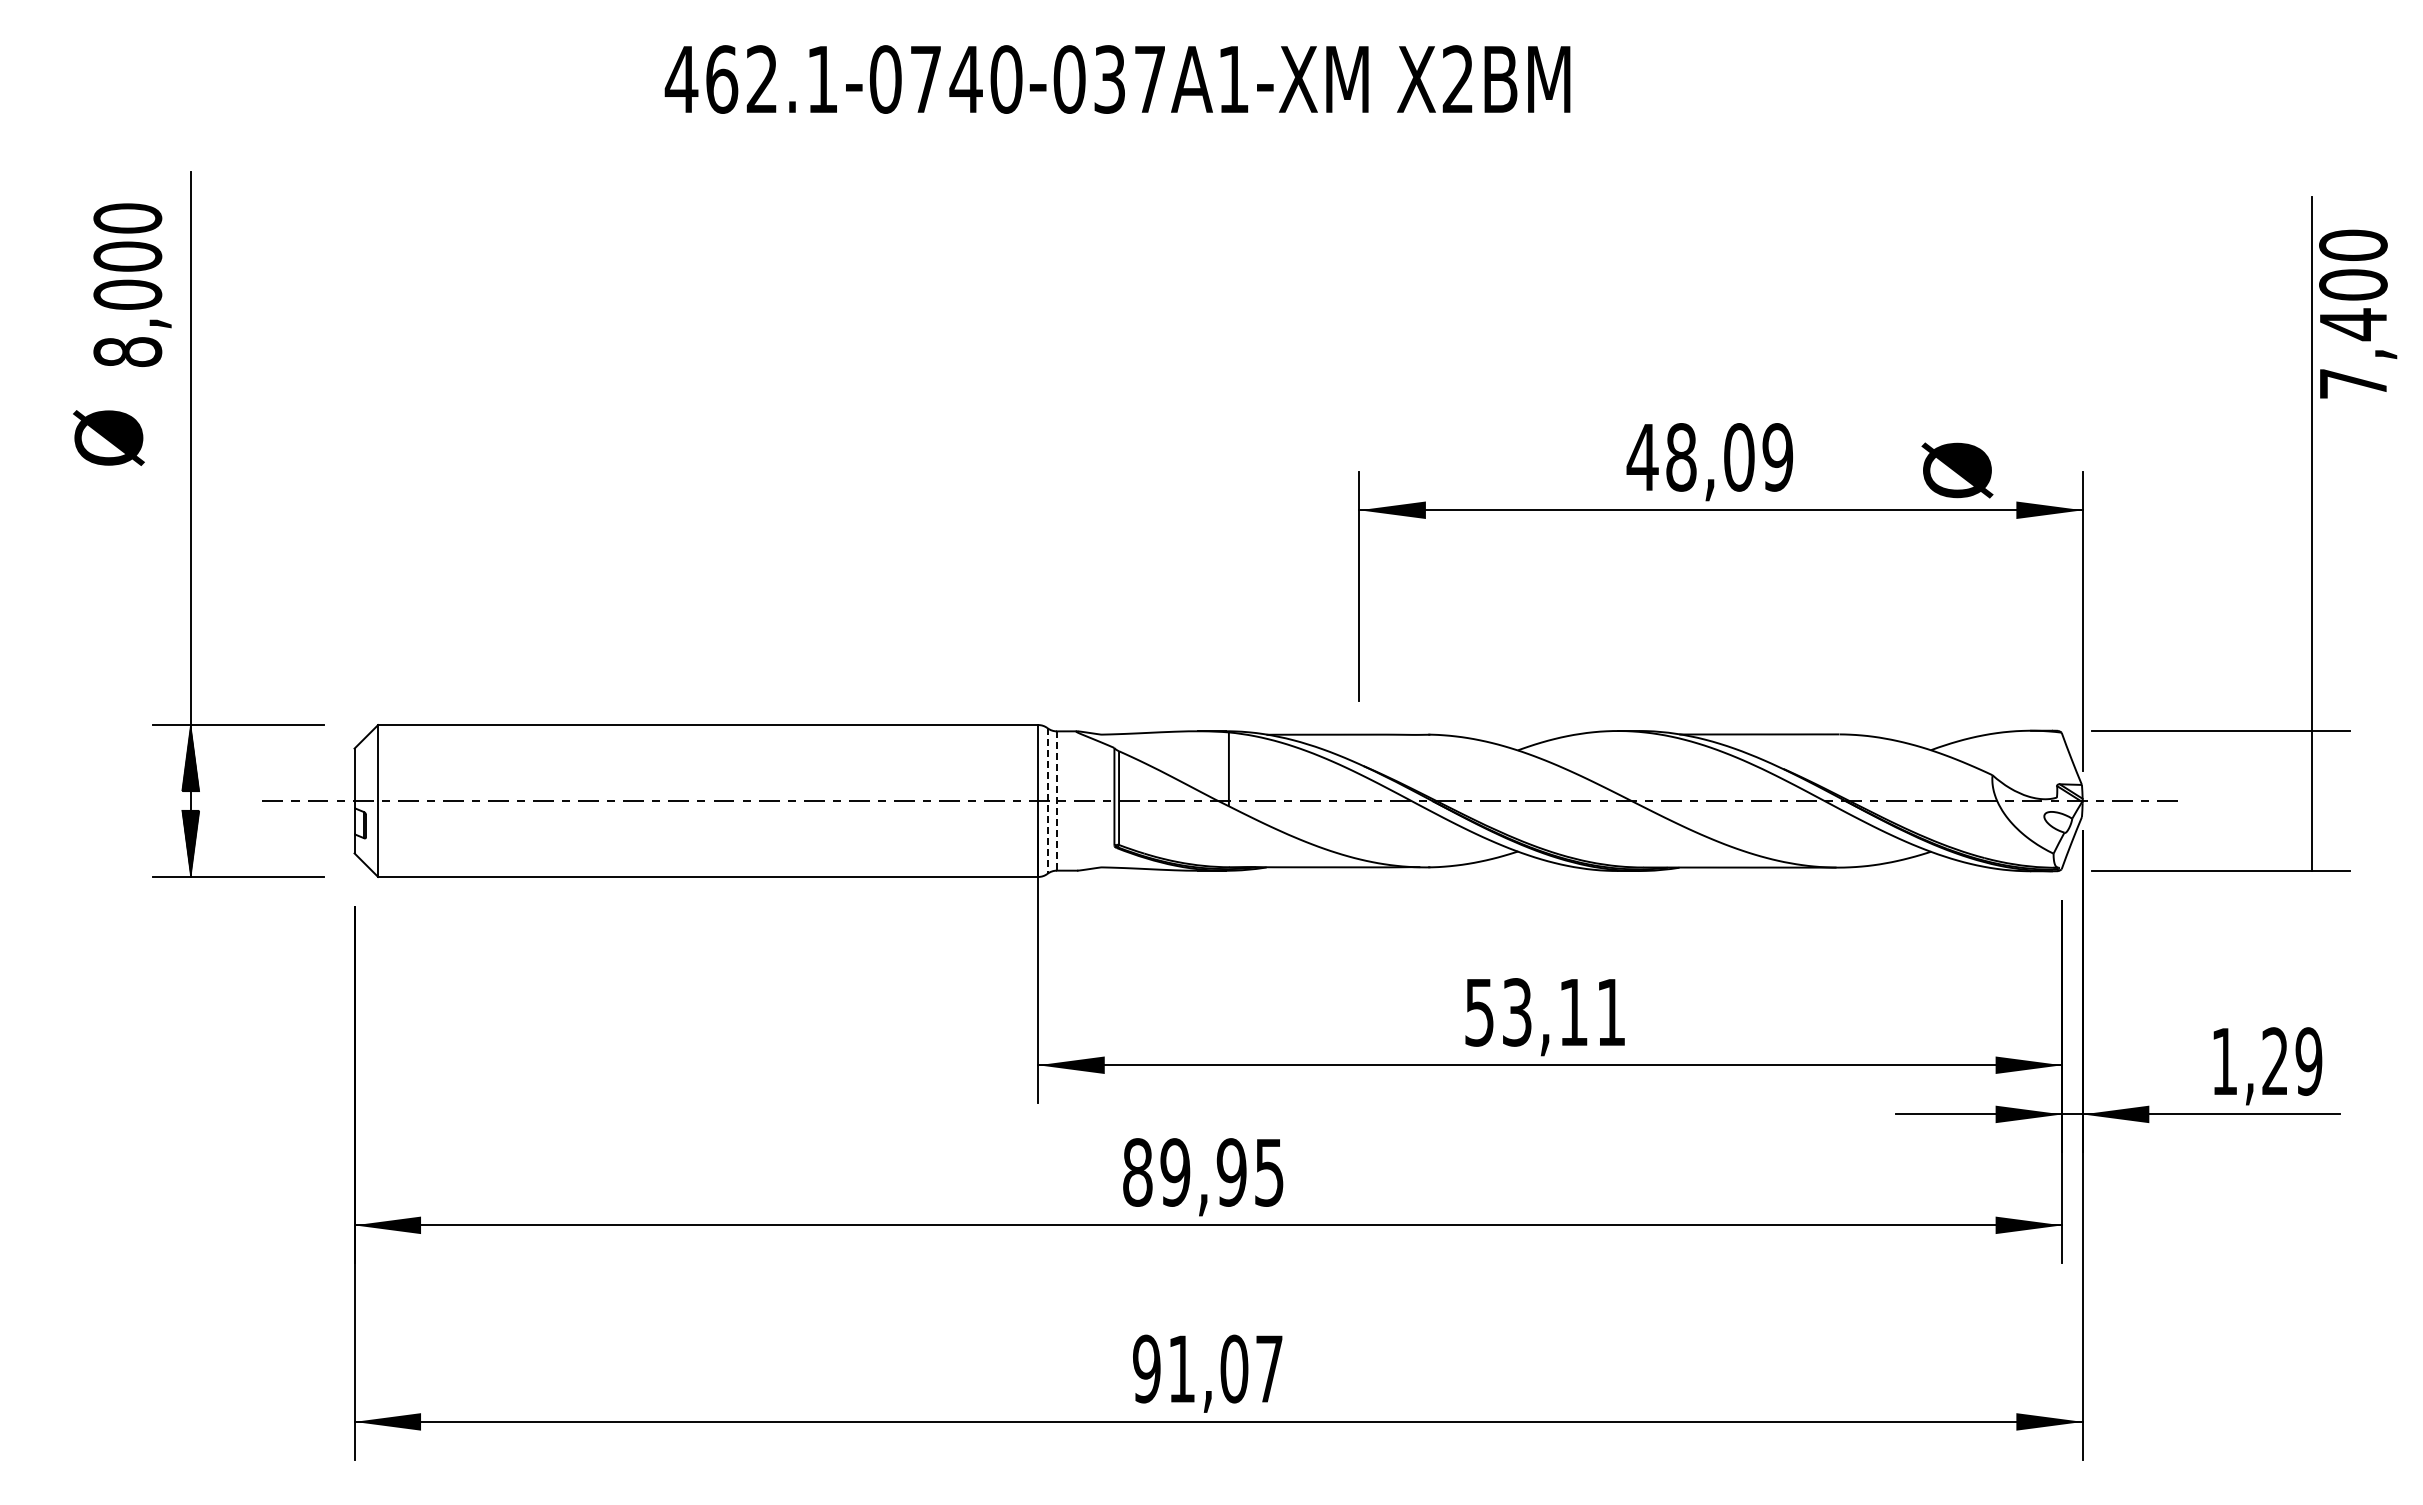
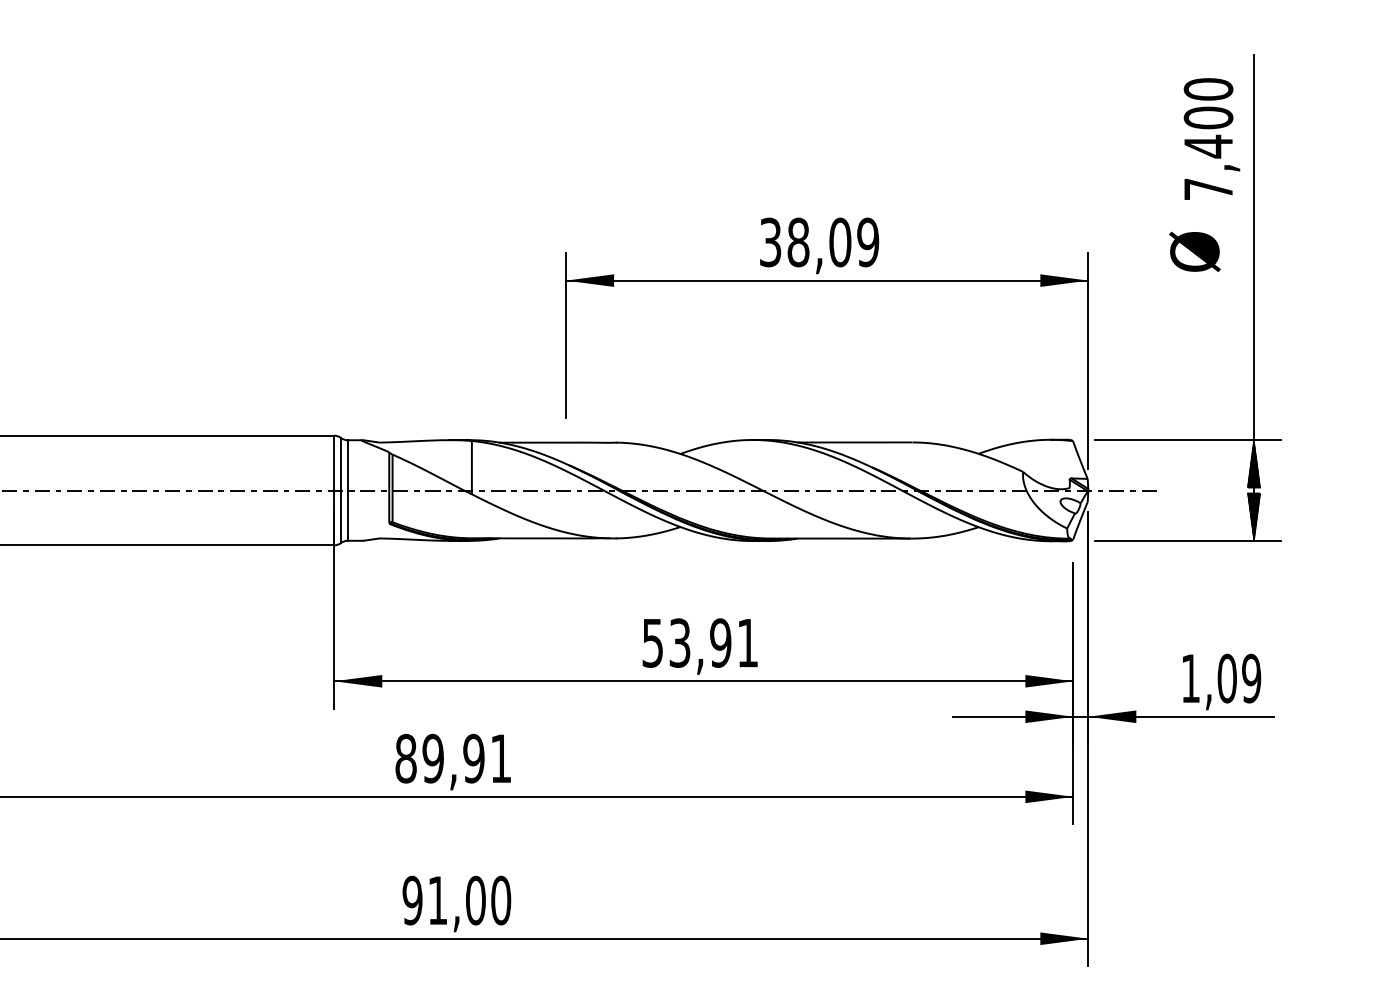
text: (2358, 313) -> (1212, 138), moved
text: (1642, 457) -> (770, 242), 48,09 -> 38,09
text: (1957, 470) -> (1194, 251), moved
hatch: (2312, 763) -> (1254, 463), added
line: (1047, 801) -> (340, 490), dashed -> solid
line: (1056, 801) -> (347, 490), dashed -> solid
hatch: (2312, 837) -> (1254, 516), added
text: (1573, 1012) -> (720, 643), 53,11 -> 53,91
text: (2275, 1061) -> (1227, 678), 1,29 -> 1,09
text: (1269, 1172) -> (501, 758), 89,95 -> 89,91
text: (1269, 1368) -> (501, 900), 91,07 -> 91,00

